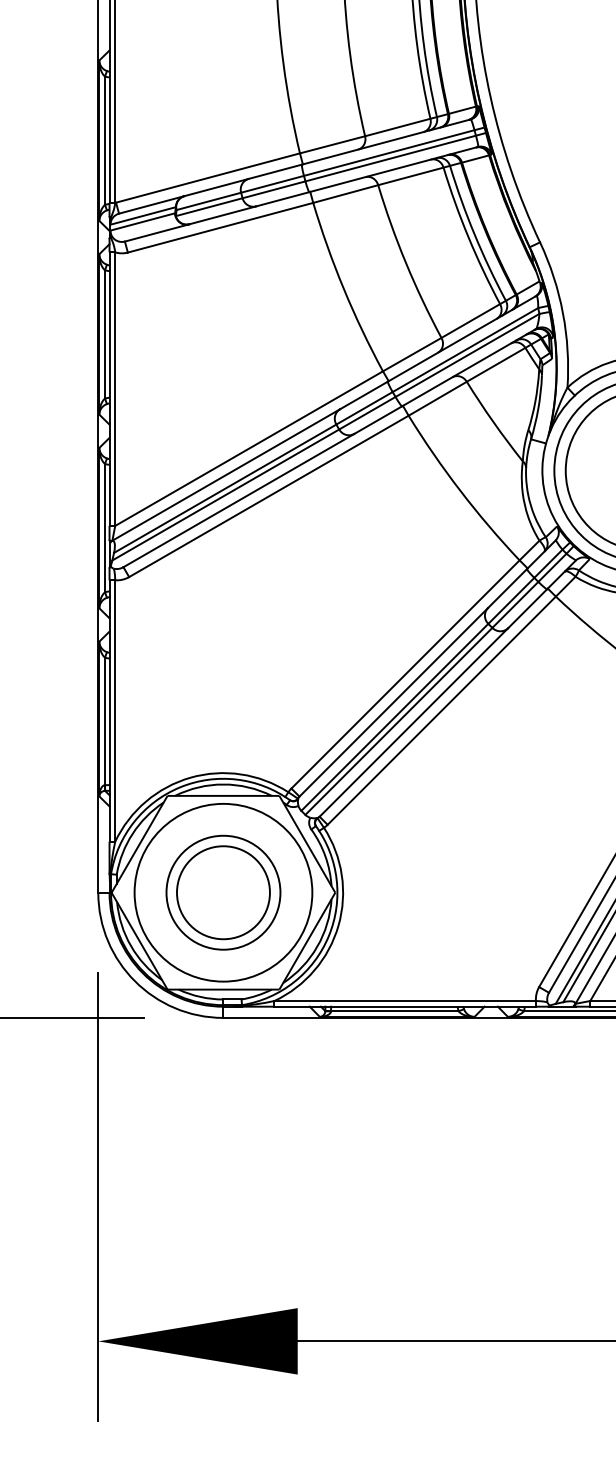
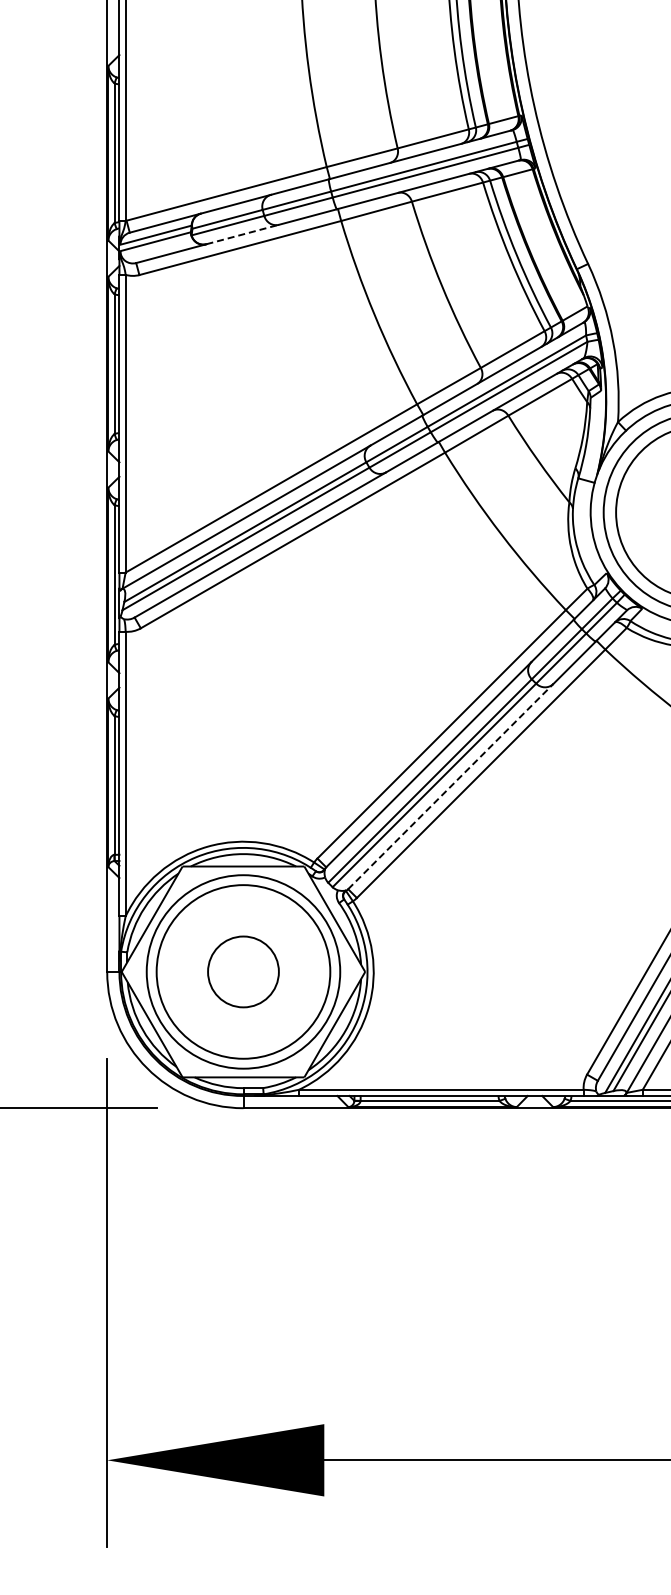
line: (222, 215) -> (242, 234), solid -> dashed
line: (414, 722) -> (451, 786), solid -> dashed
circle: (223, 892) -> (243, 971), size x0.7
circle: (223, 892) -> (243, 971), size x1.4

